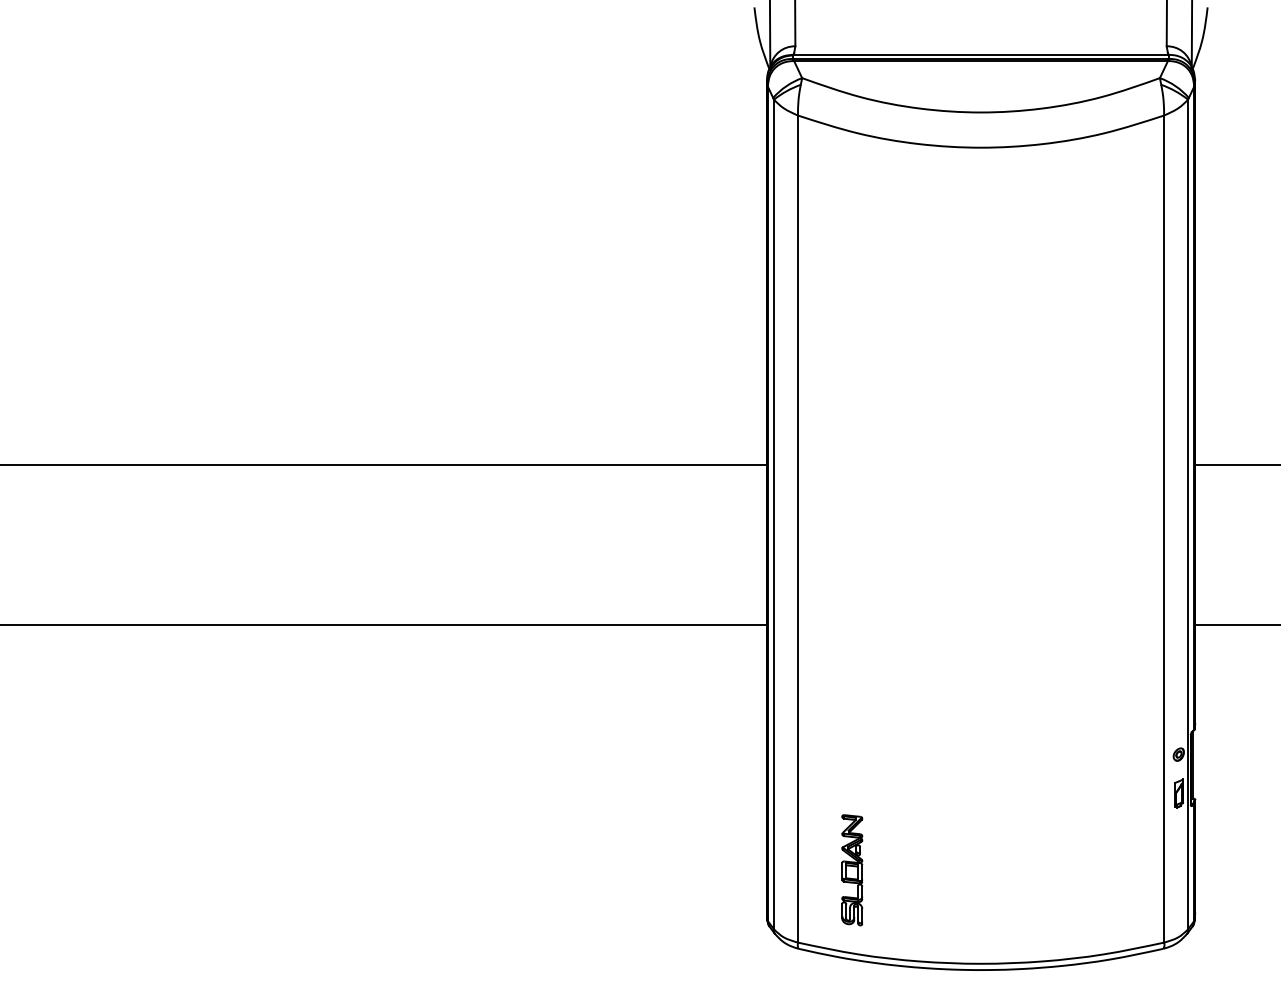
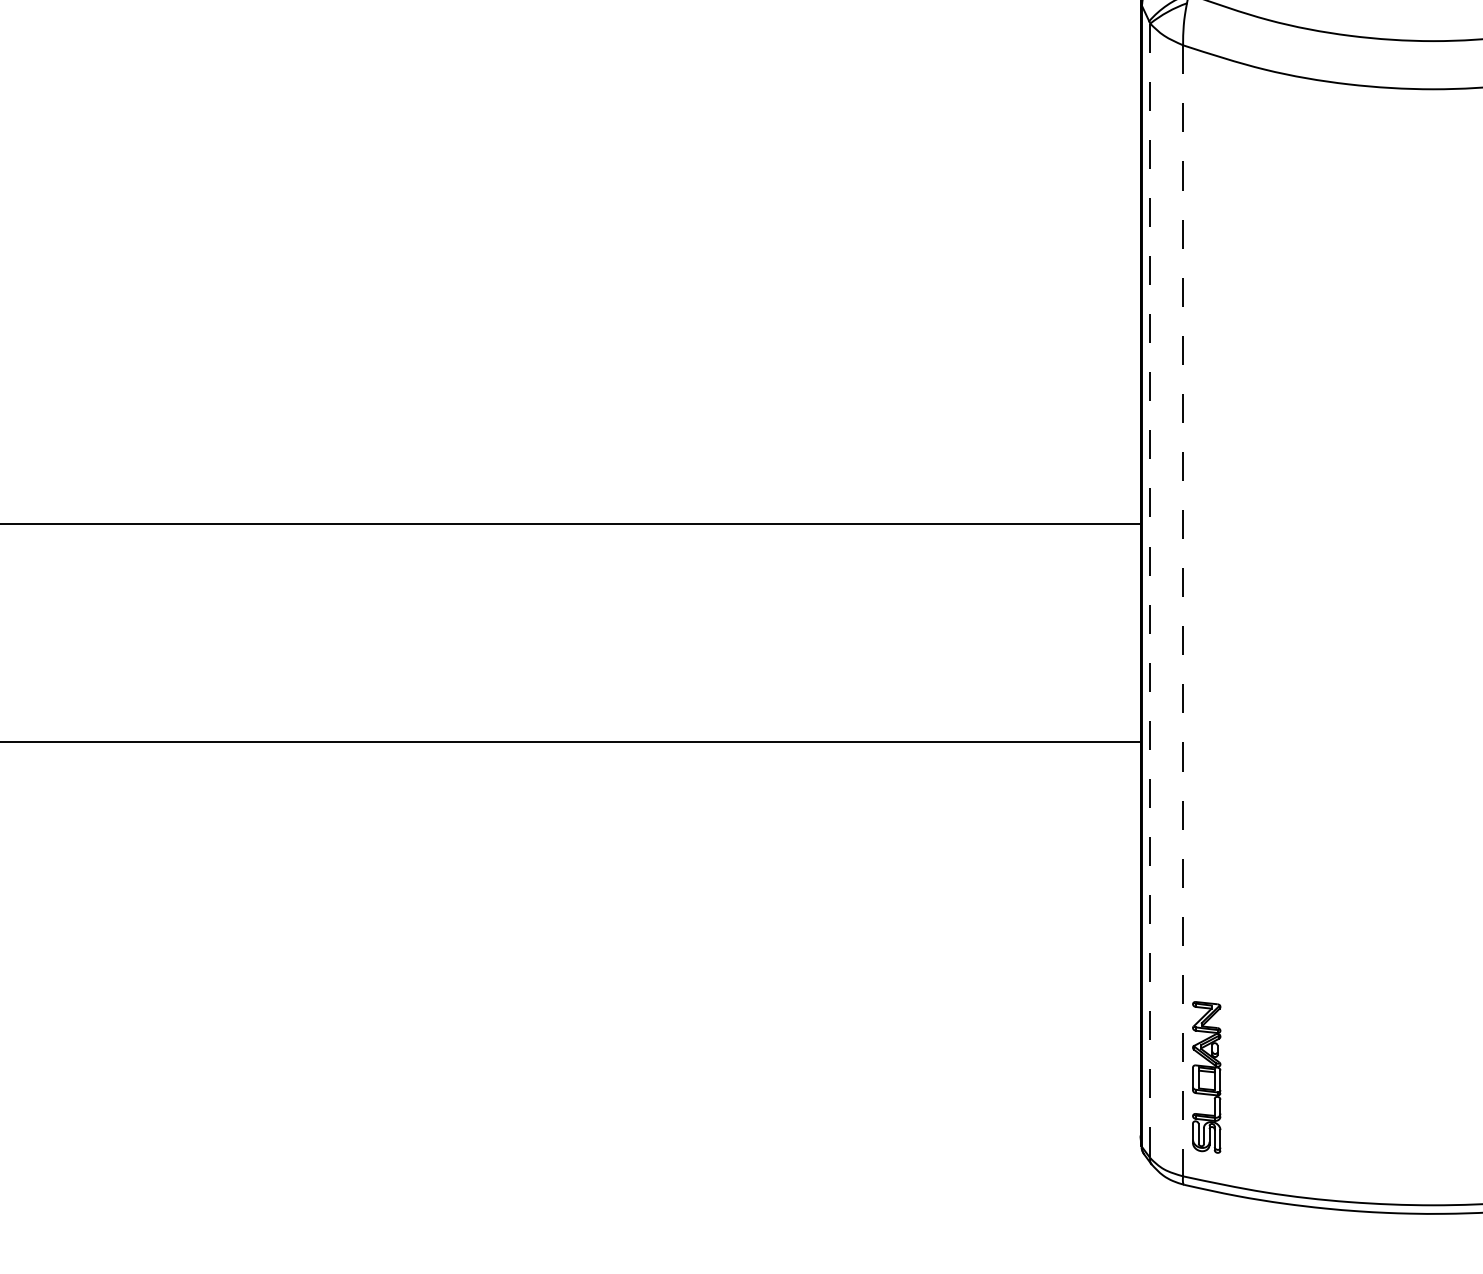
line: (773, 514) -> (1149, 590), solid -> dashed
line: (797, 529) -> (1182, 611), solid -> dashed
part: (852, 870) -> (1207, 1077), moved

